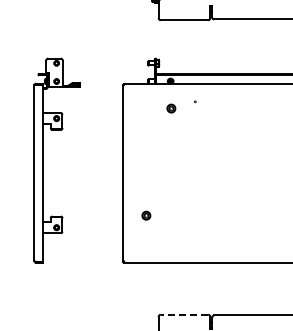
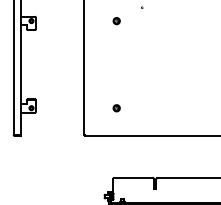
part: (171, 108) -> (116, 21), moved
part: (146, 215) -> (116, 108), moved
line: (184, 314) -> (133, 177), dashed -> solid

